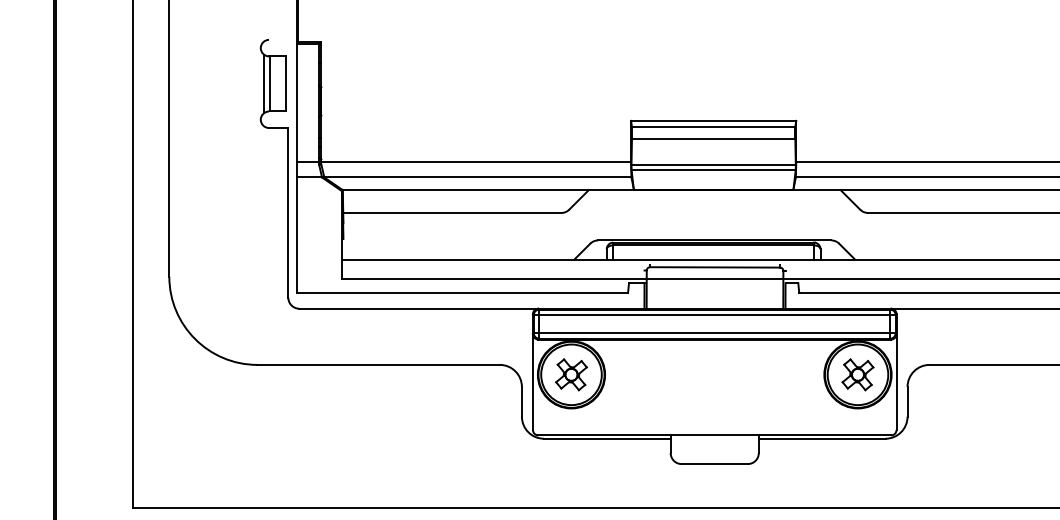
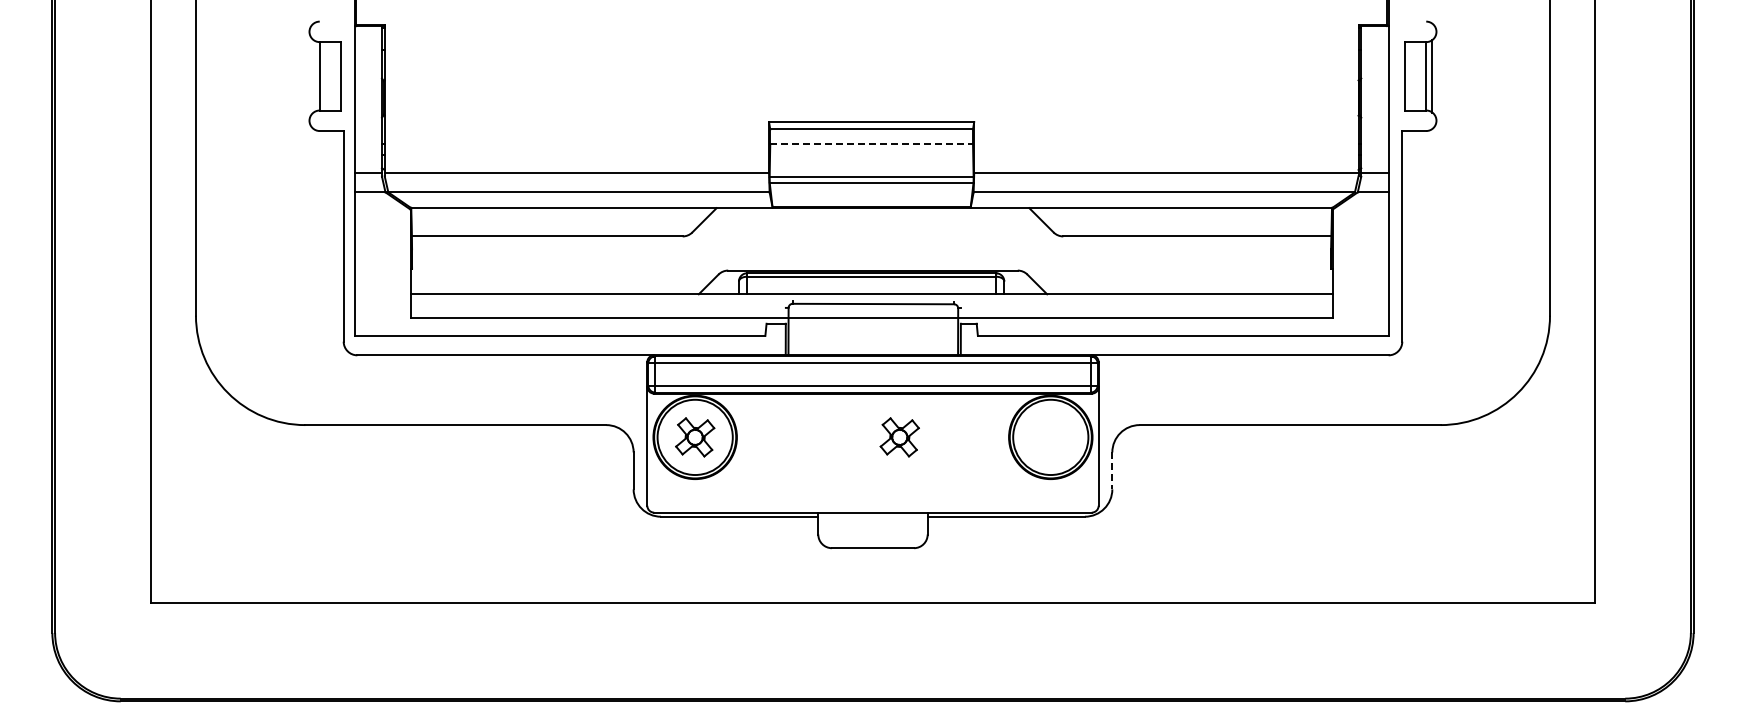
line: (264, 84) -> (313, 76), removed
line: (714, 138) -> (872, 144), solid -> dashed
part: (857, 374) -> (899, 437), moved
line: (907, 402) -> (1112, 471), solid -> dashed

